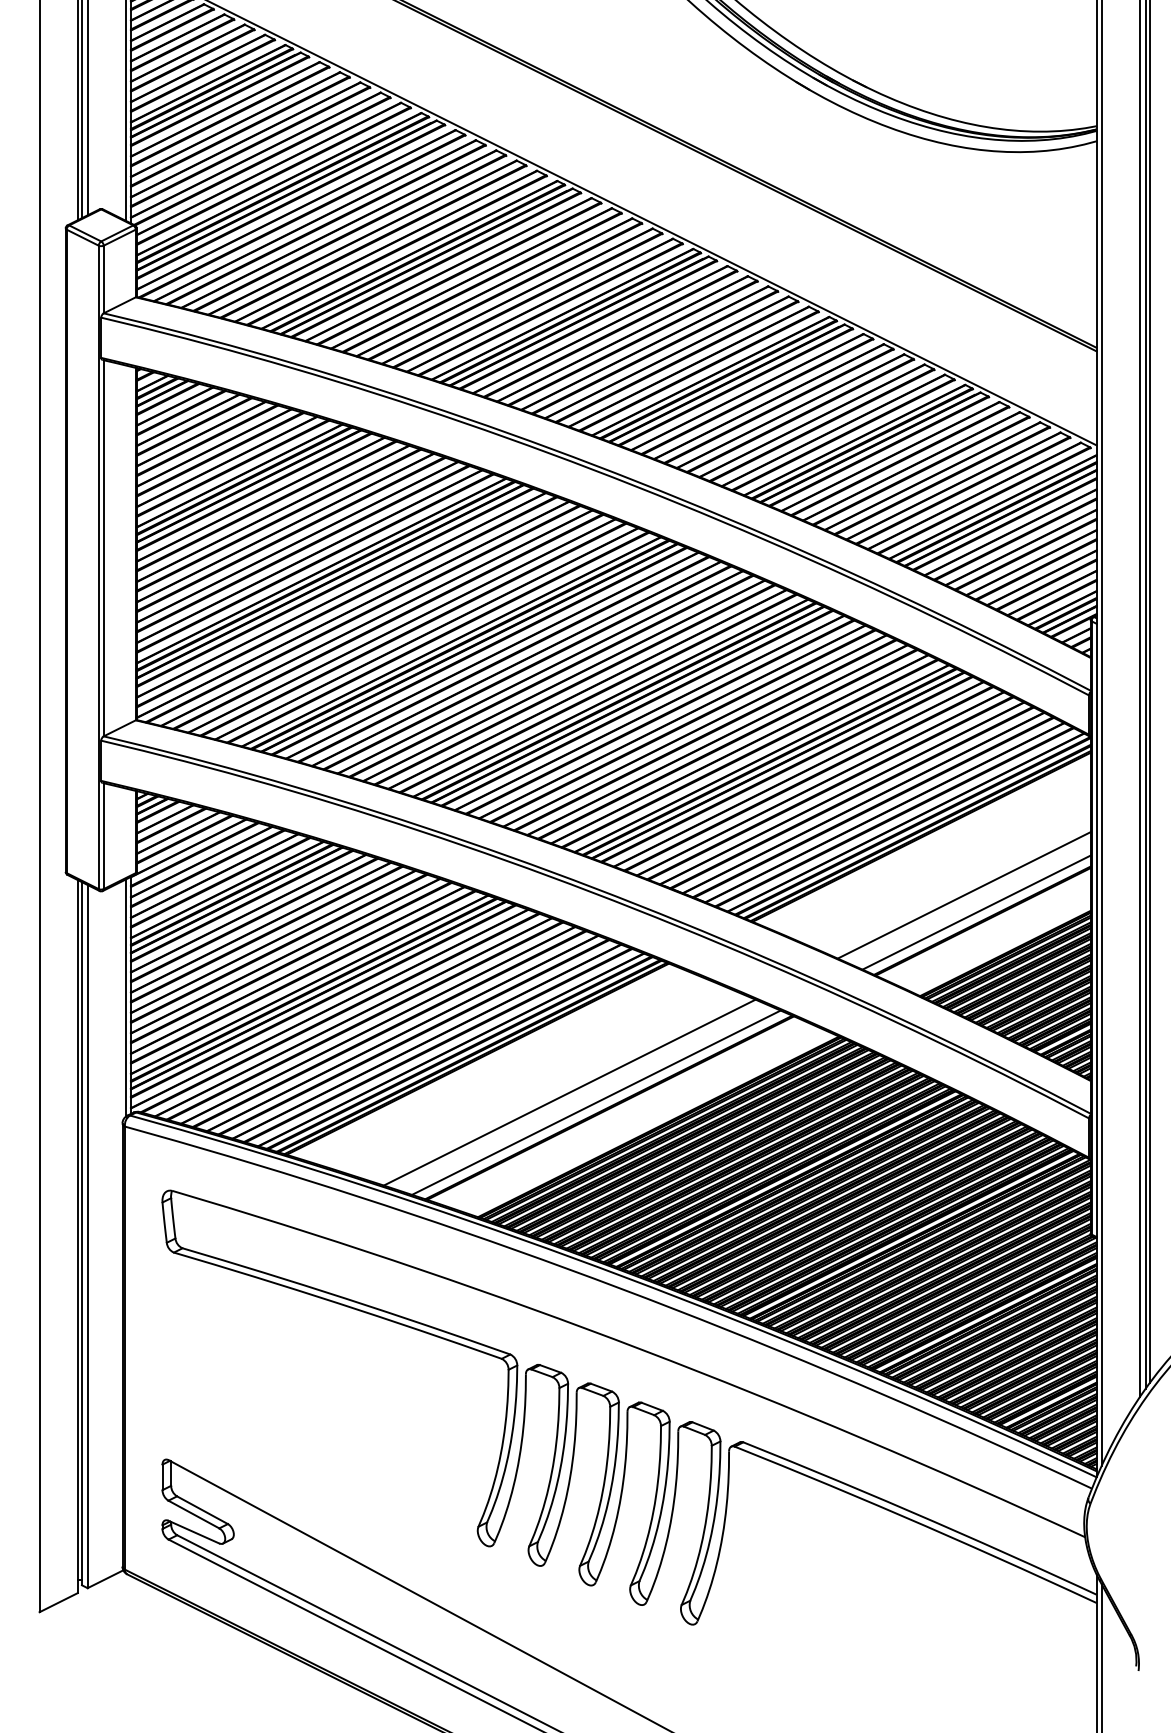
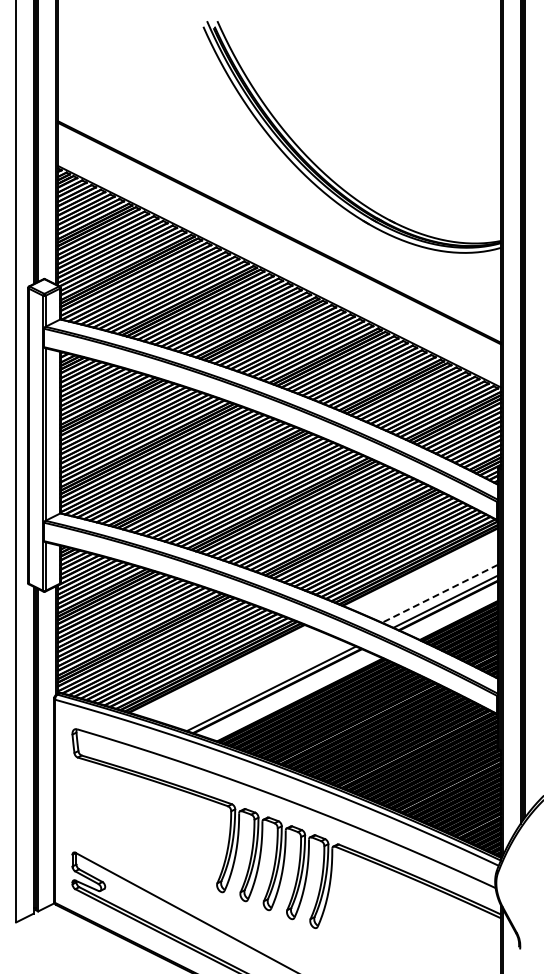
line: (964, 894) -> (440, 593), solid -> dashed
line: (570, 1091) -> (259, 683), removed

